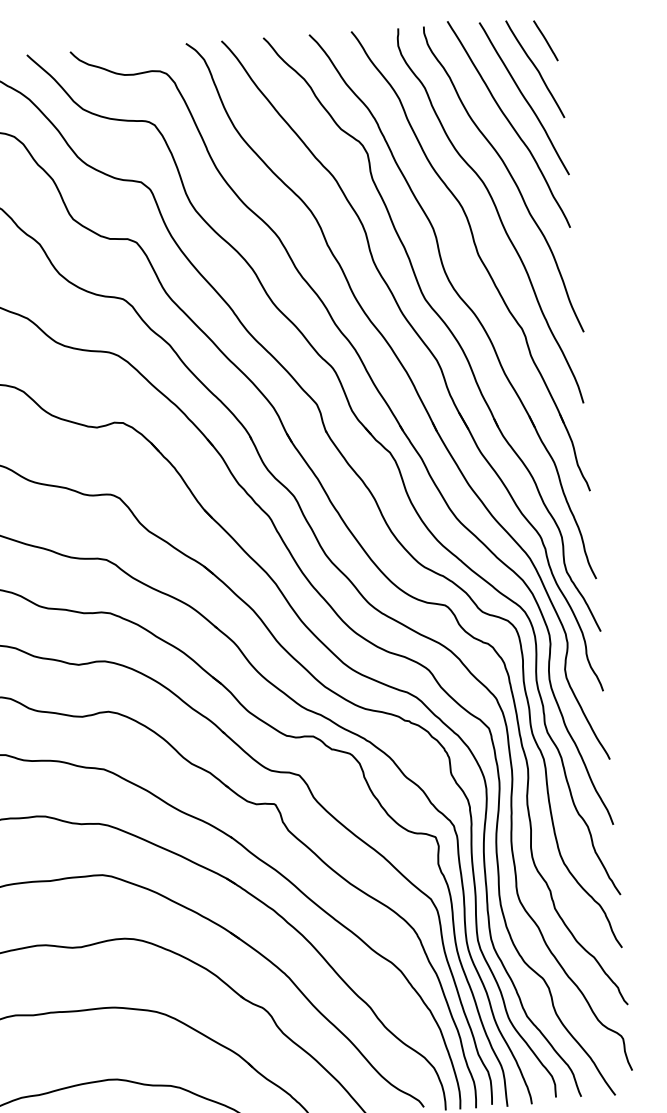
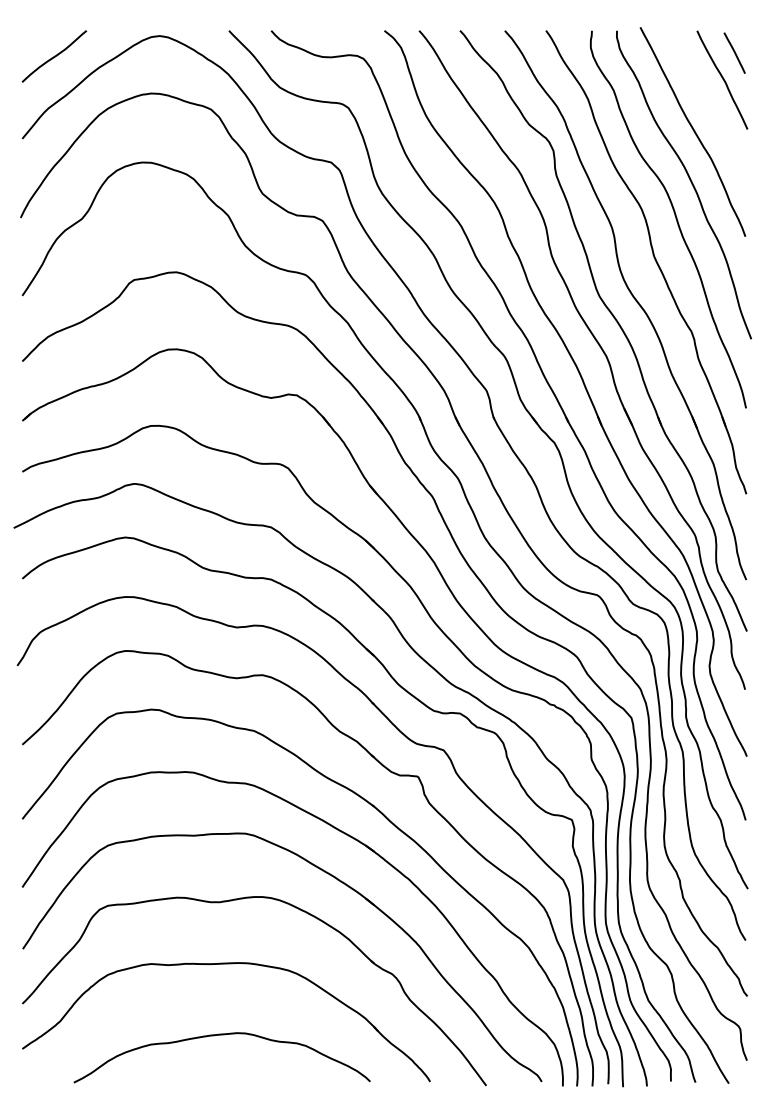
curve: (524, 98) -> (709, 107), removed

